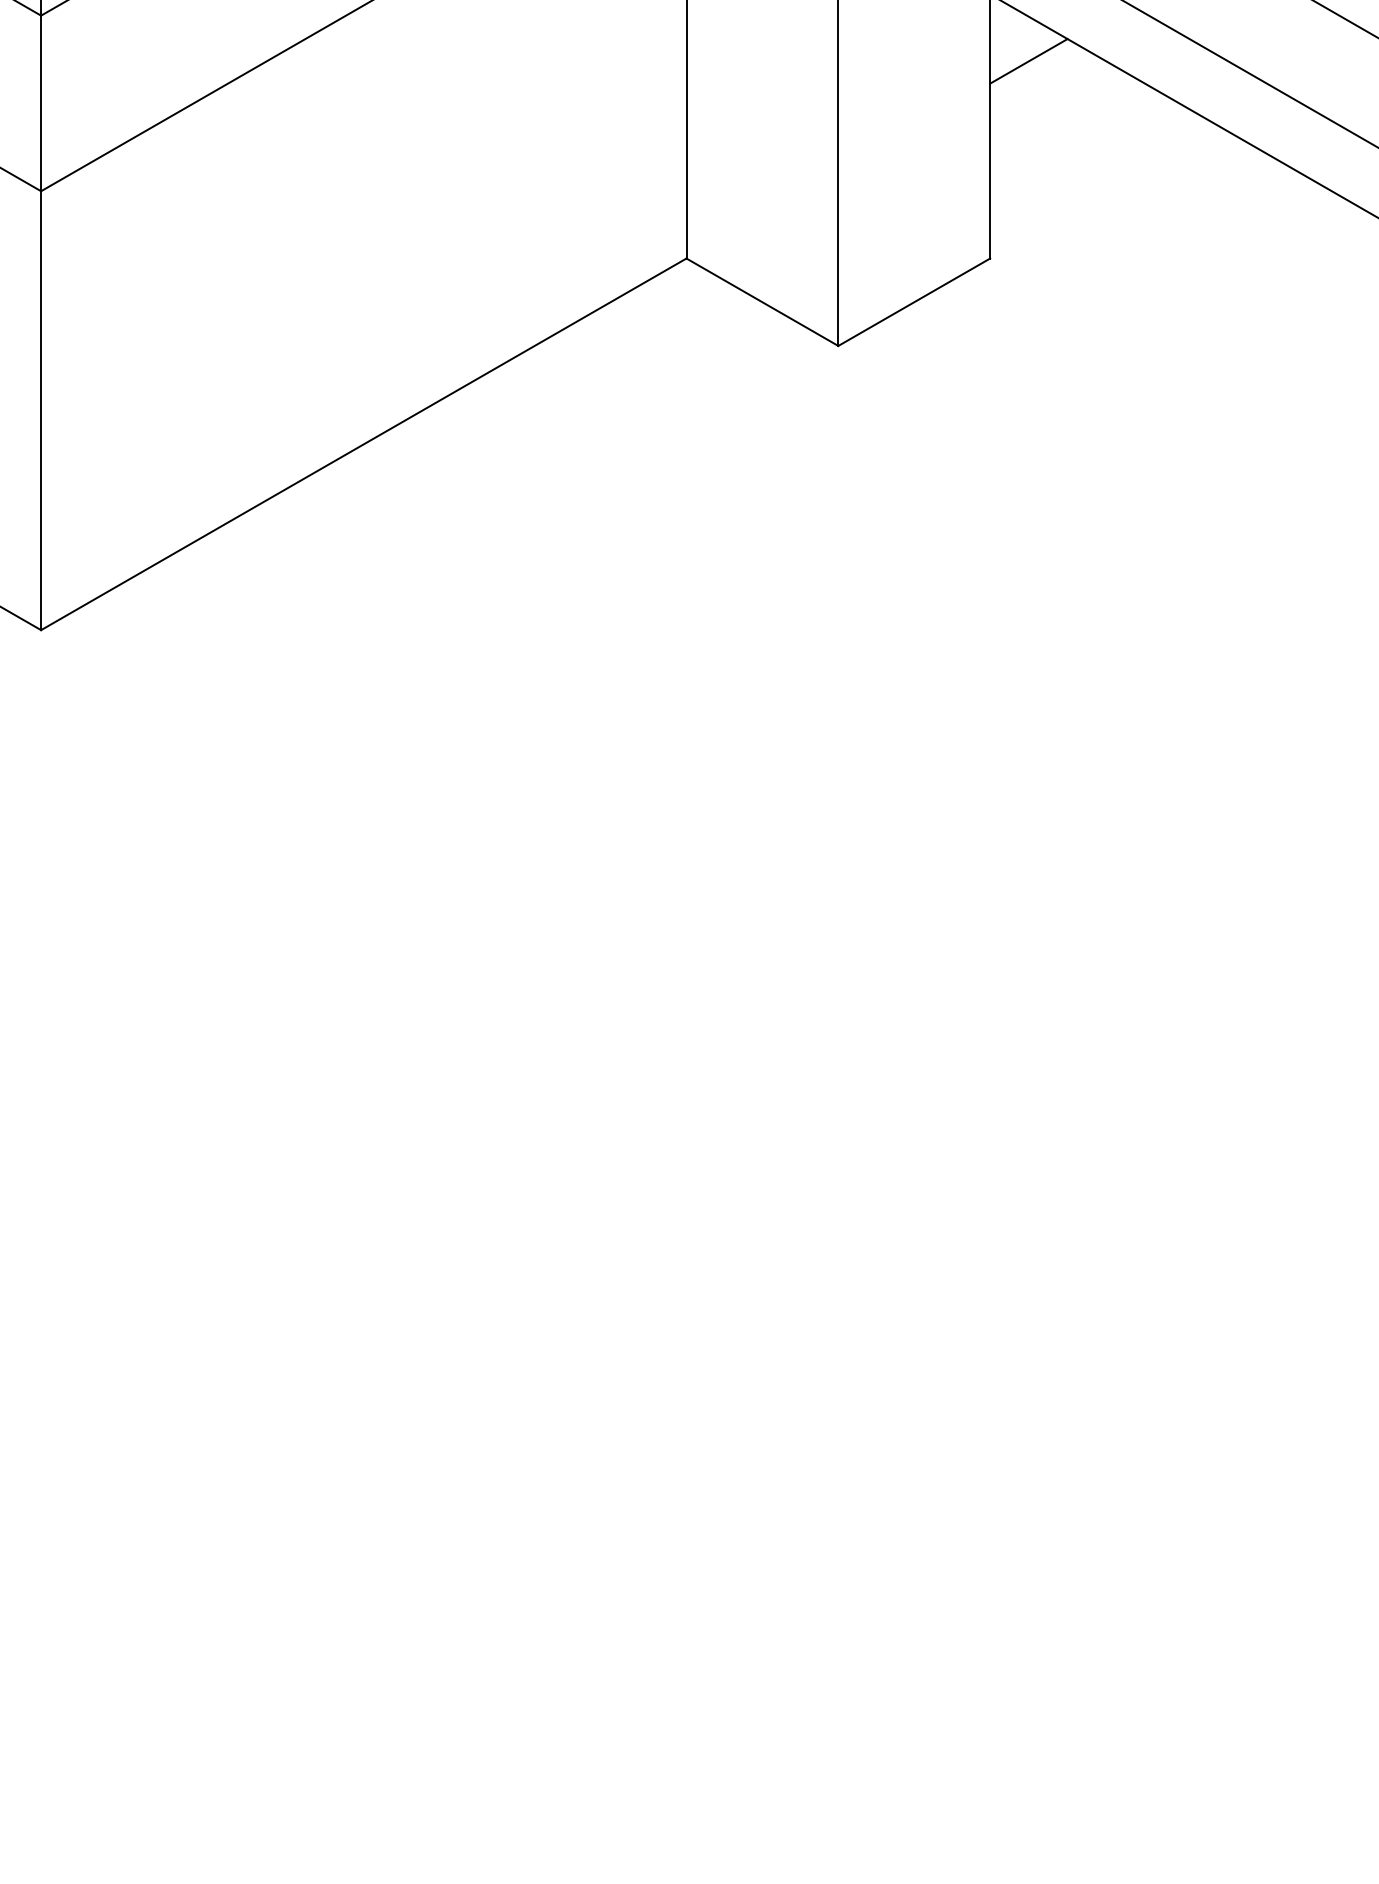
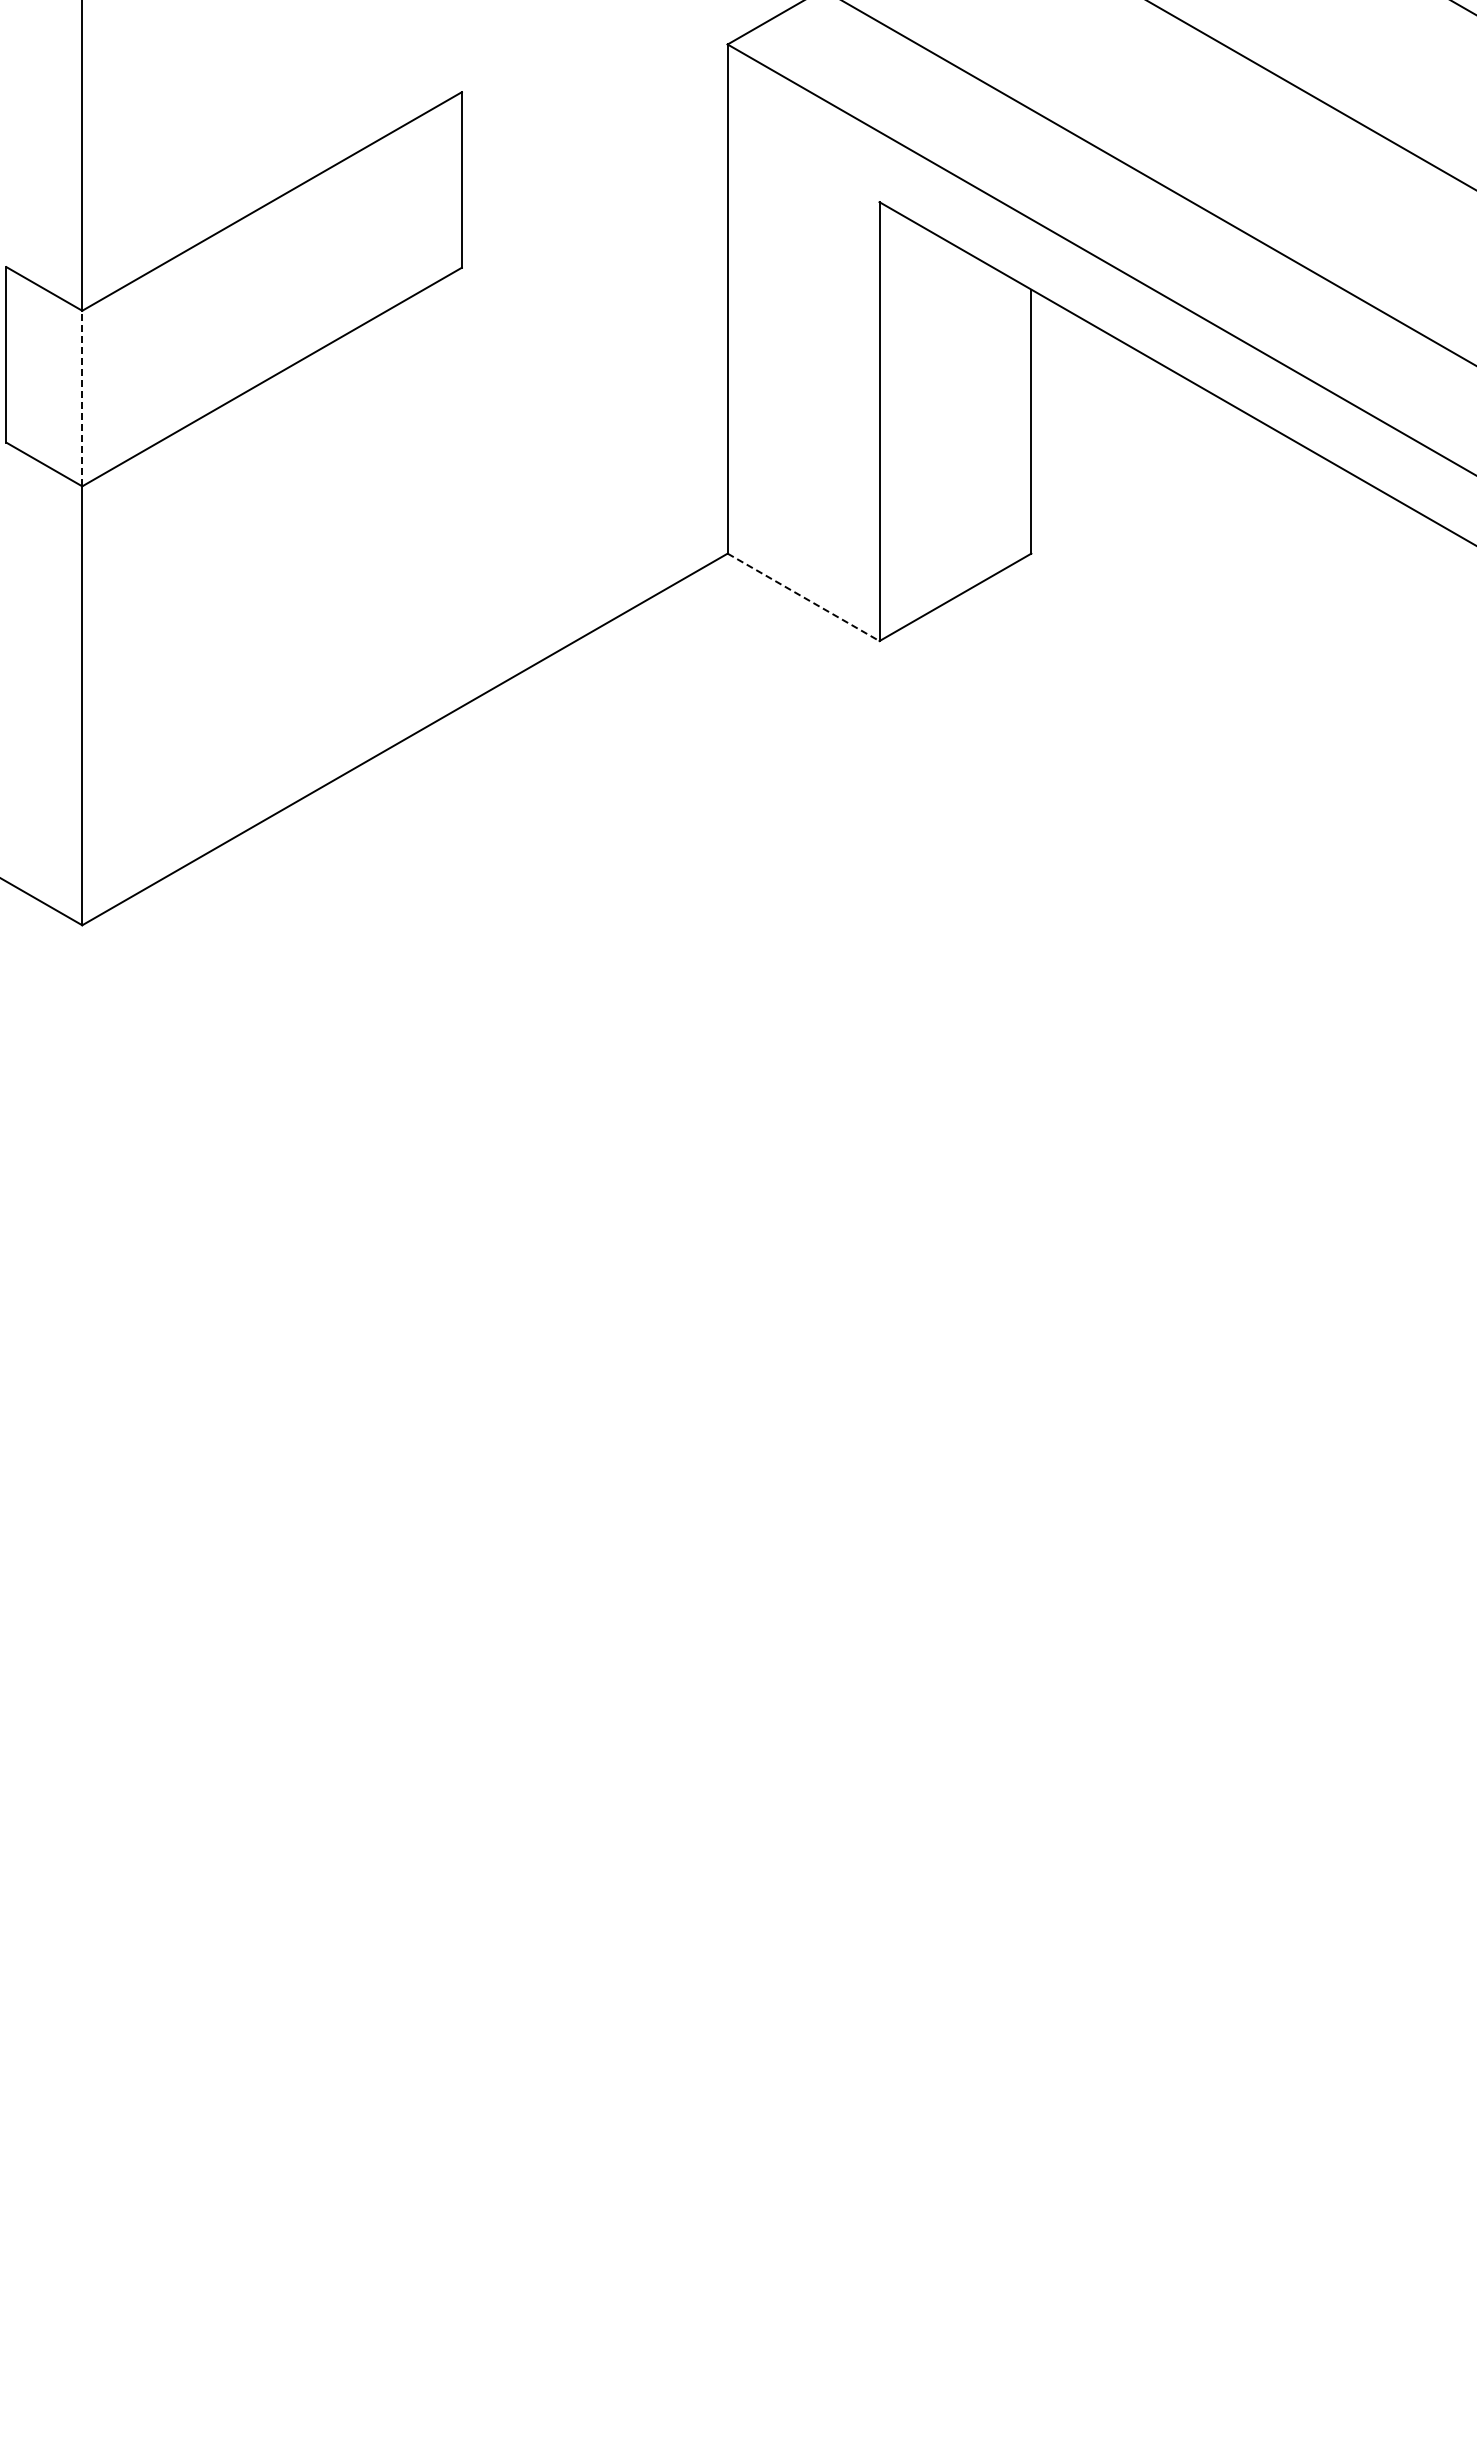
line: (1028, 61) -> (1069, 356), removed
line: (41, 103) -> (82, 398), solid -> dashed
line: (762, 302) -> (803, 597), solid -> dashed

